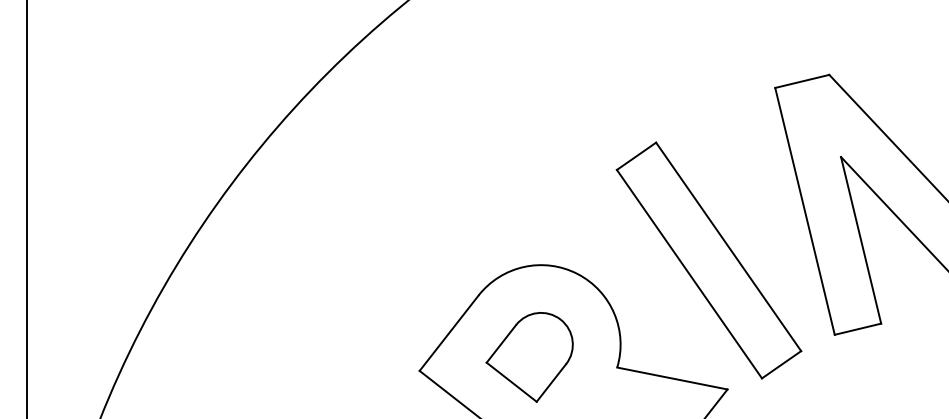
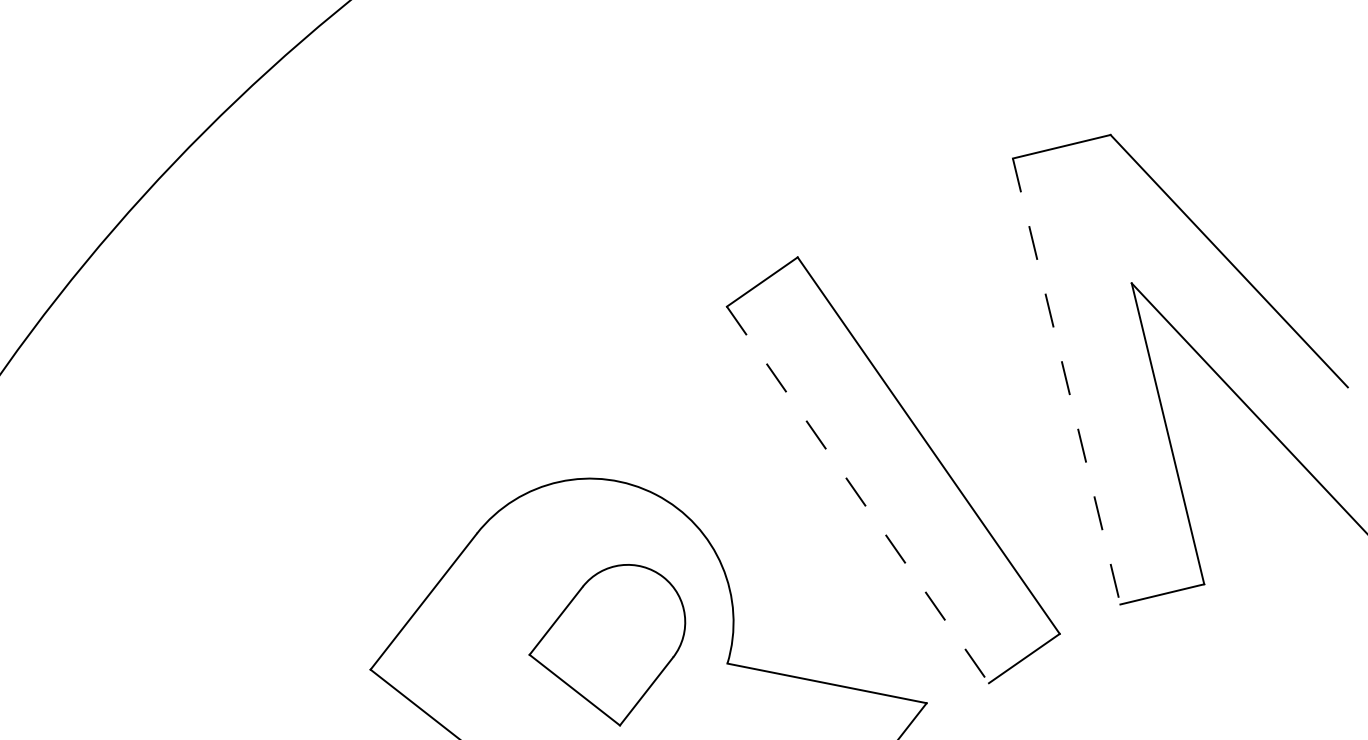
line: (805, 211) -> (1067, 381), solid -> dashed
line: (689, 274) -> (858, 495), solid -> dashed
part: (529, 357) -> (606, 645), moved

